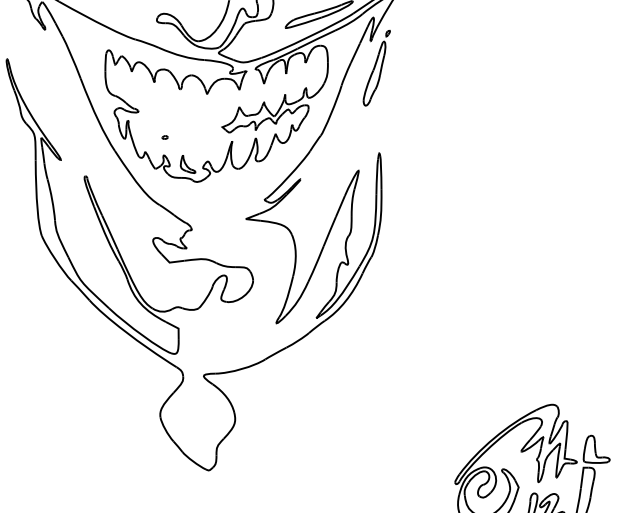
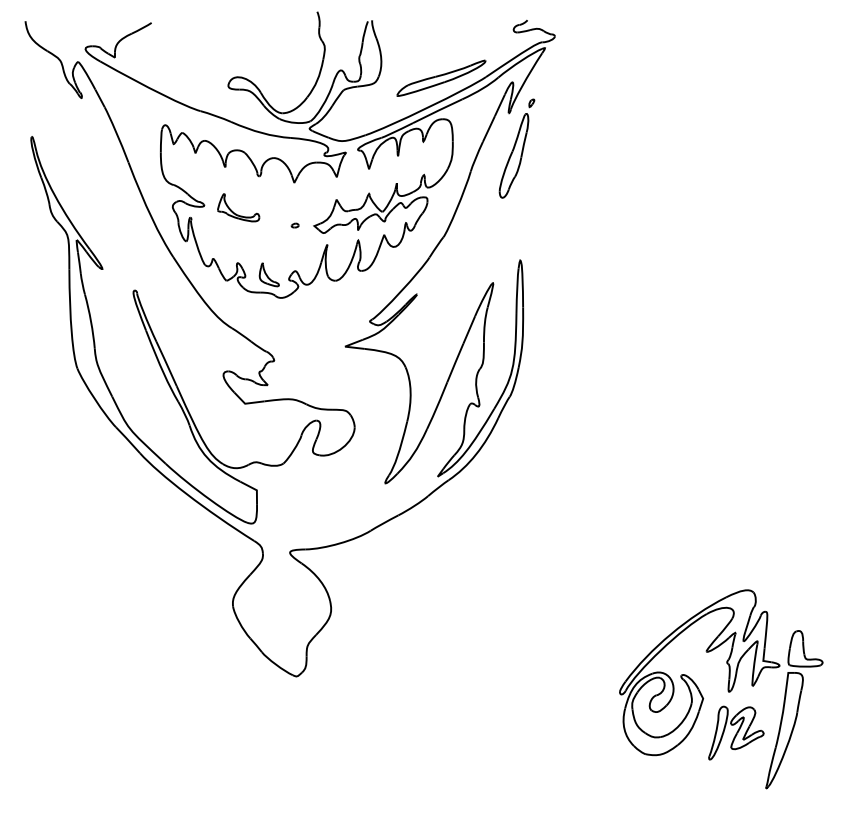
part: (163, 117) -> (236, 213), added
part: (164, 137) -> (294, 225), moved

